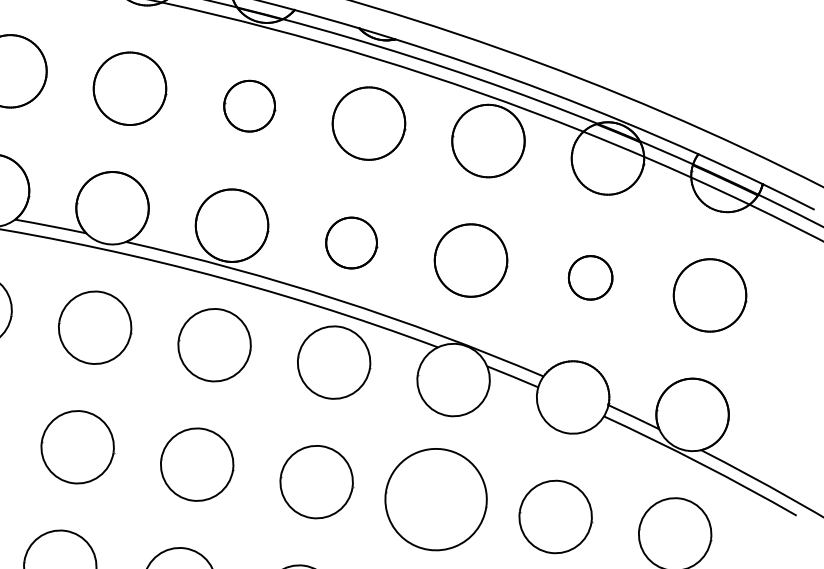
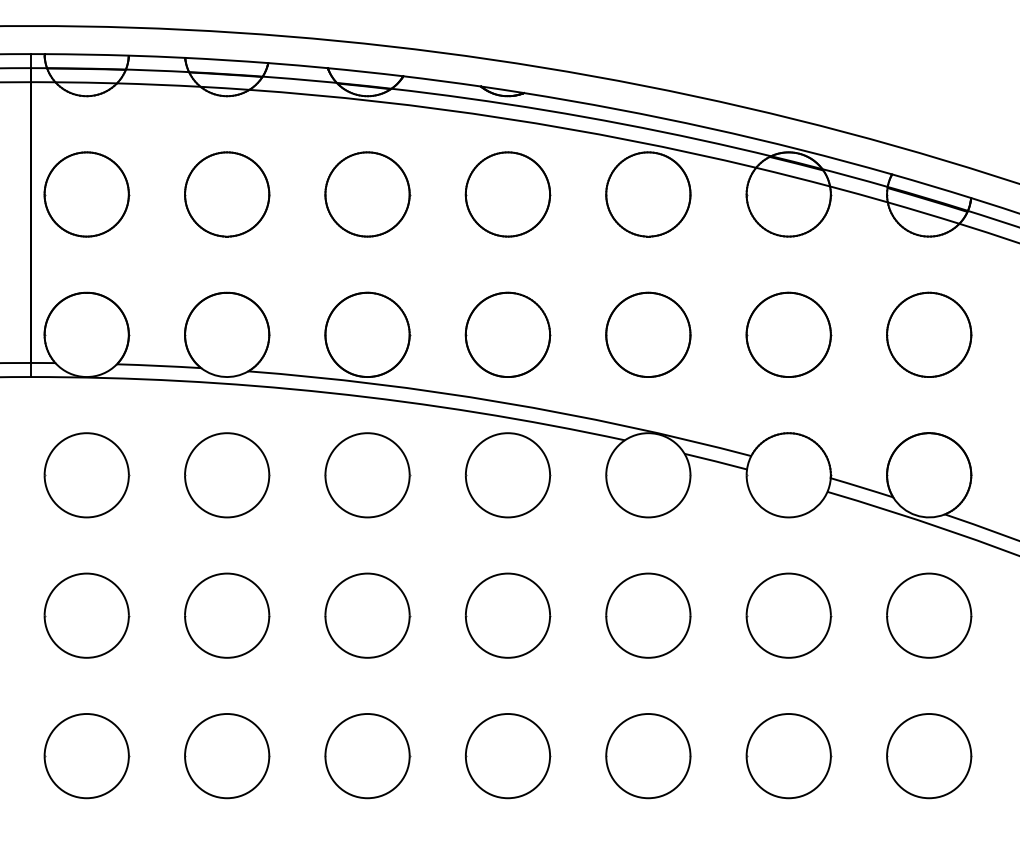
part: (249, 106) -> (367, 194), size x1.43
part: (351, 242) -> (507, 334), size x1.43
part: (590, 277) -> (788, 334), size x1.67
part: (436, 499) -> (648, 615), size x0.71

